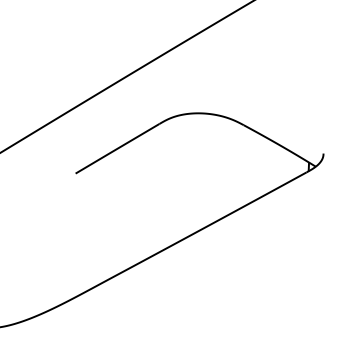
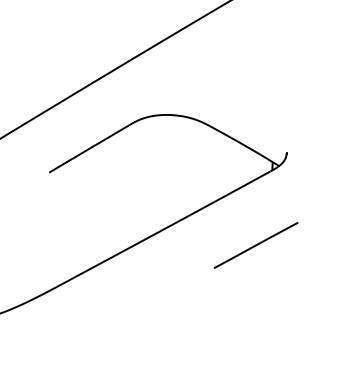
line: (291, 249) -> (255, 245), added

